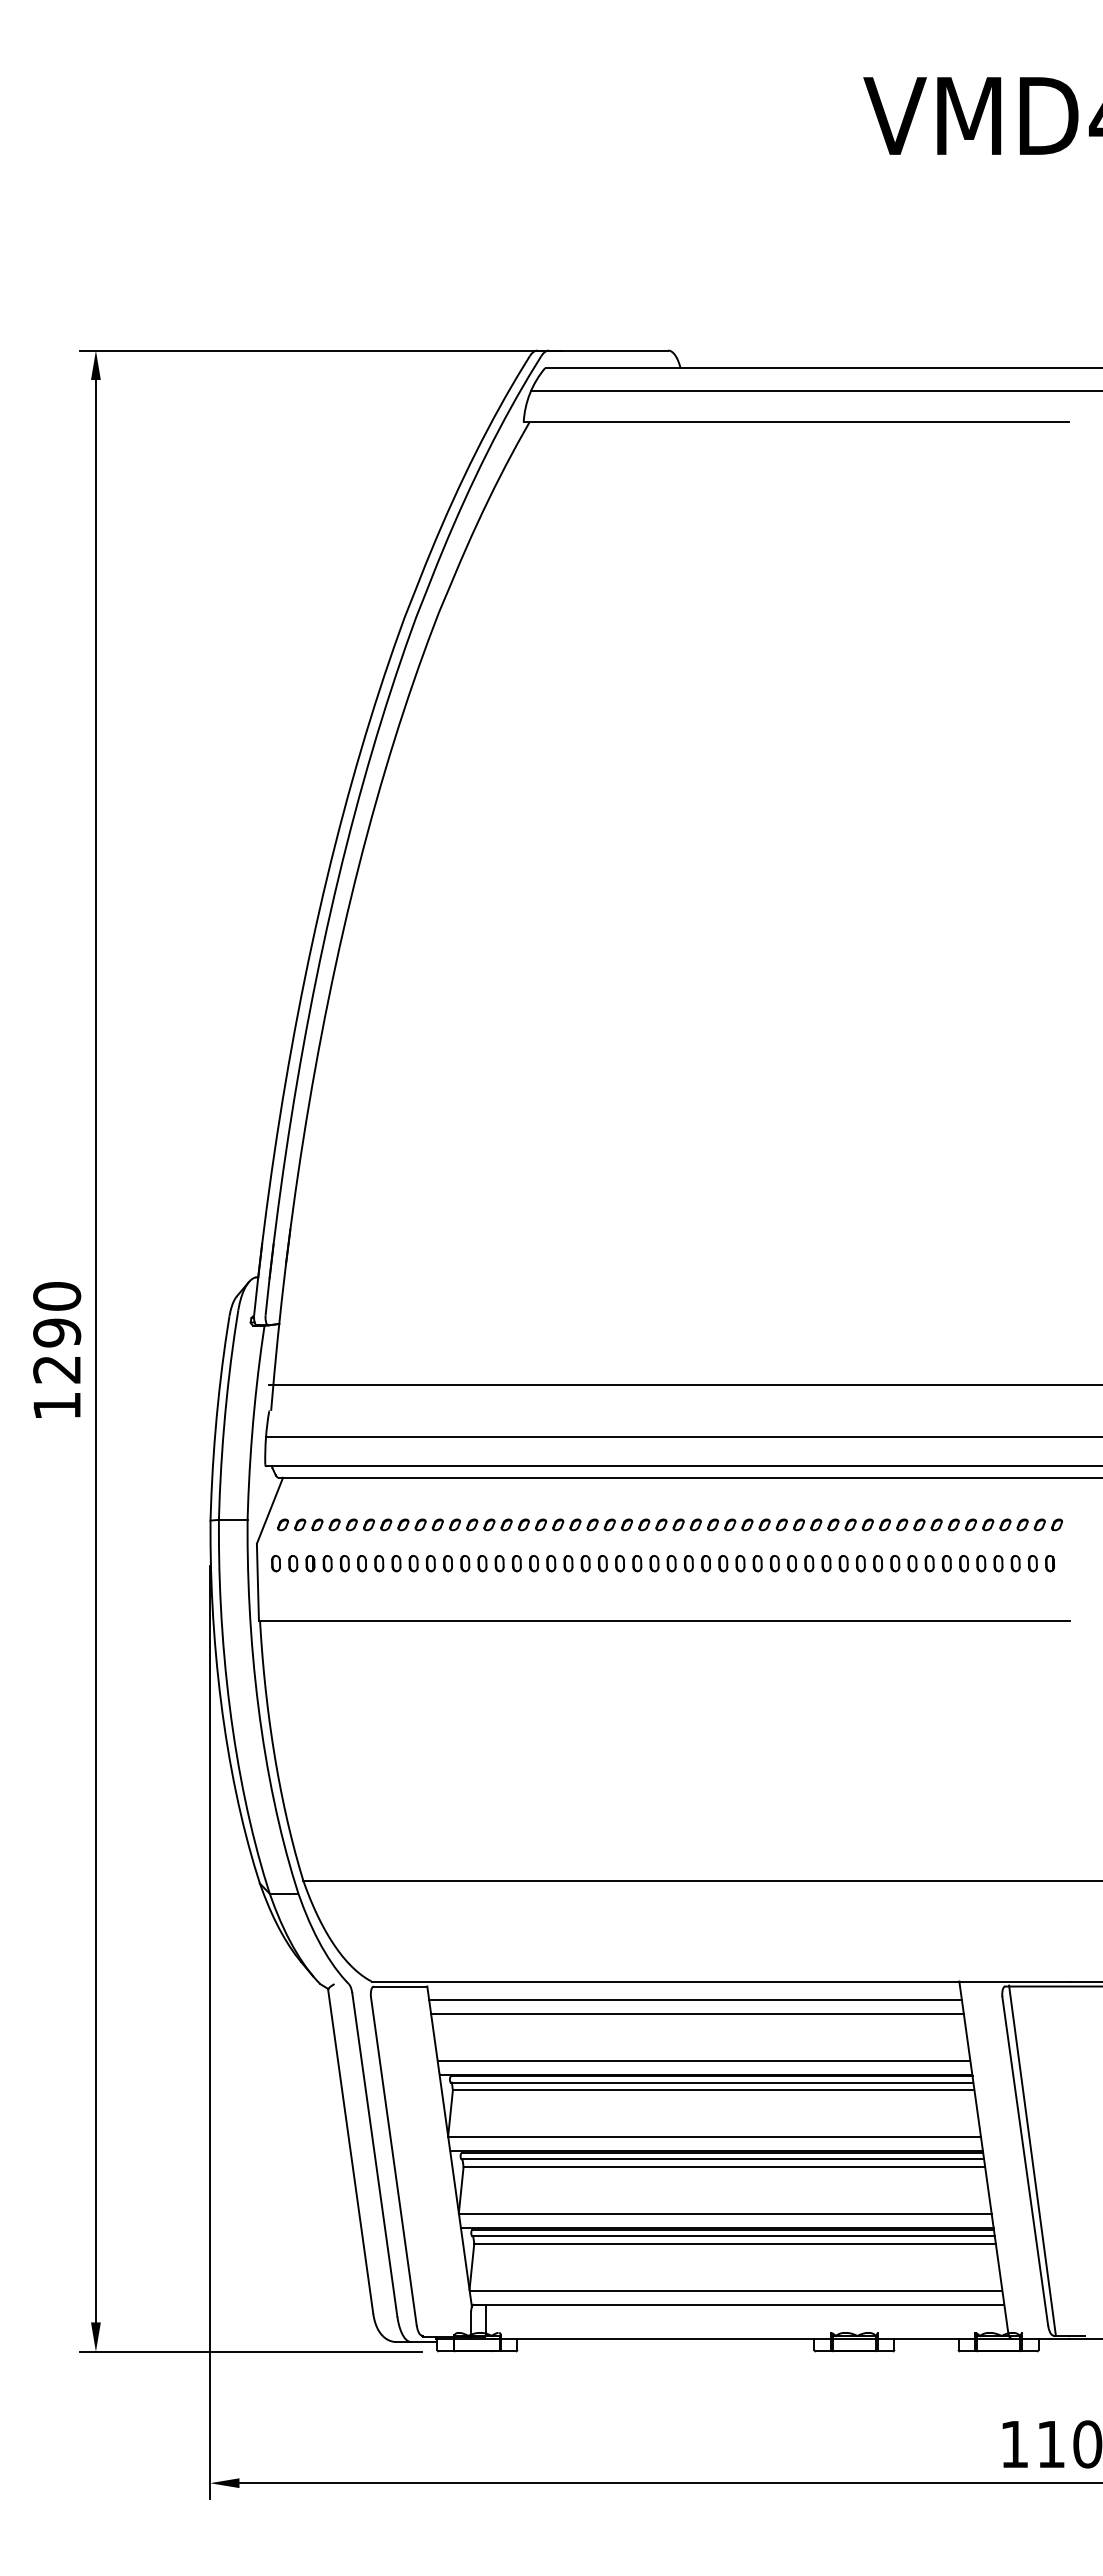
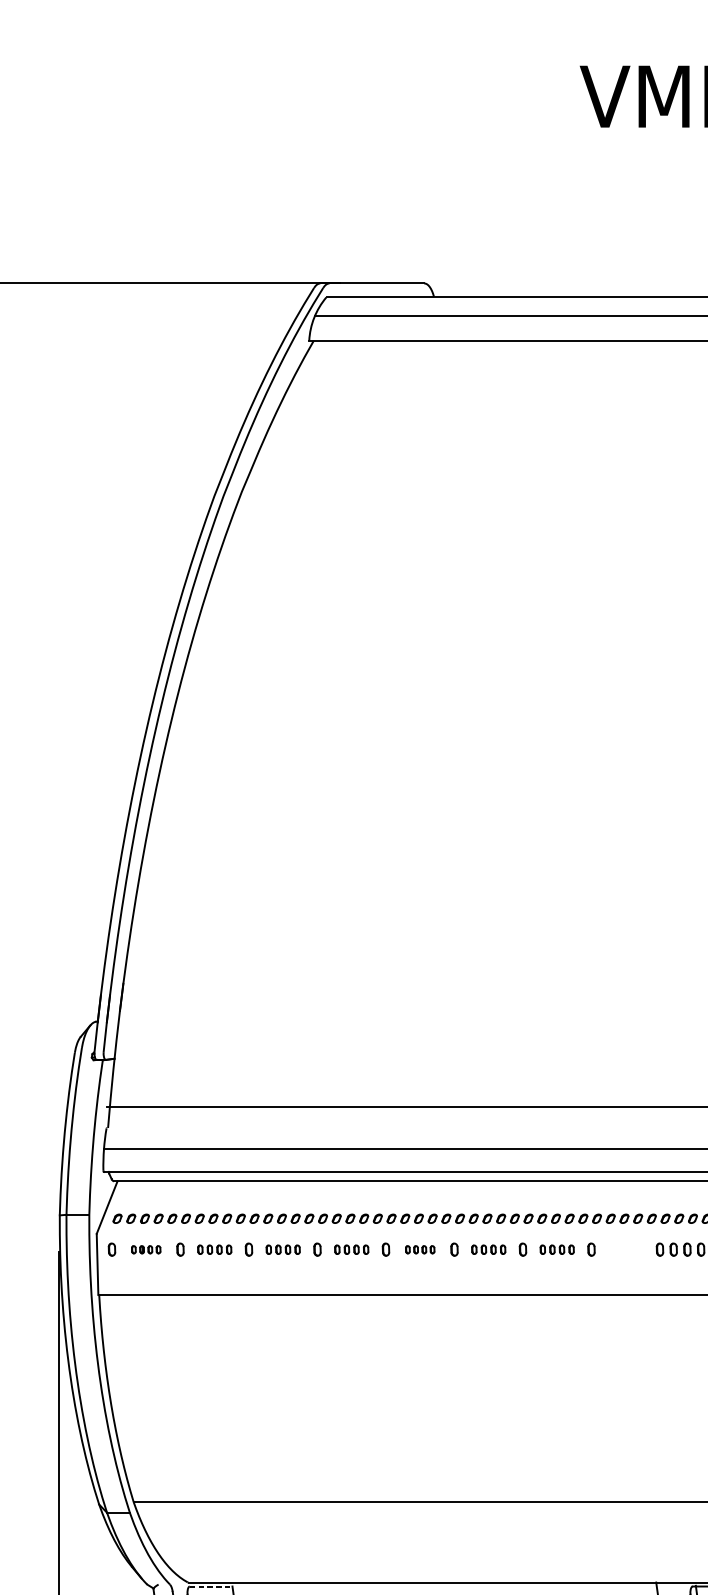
part: (318, 1563) -> (145, 1249), size x0.6
part: (404, 1563) -> (214, 1249), size x0.7
part: (490, 1563) -> (282, 1249), size x0.7
part: (576, 1563) -> (351, 1249), size x0.7
part: (662, 1563) -> (419, 1249), size x0.6
part: (748, 1563) -> (488, 1249), size x0.7
part: (834, 1563) -> (556, 1249), size x0.7
part: (920, 1563) -> (625, 1249), removed
line: (400, 1986) -> (211, 1586), solid -> dashed

